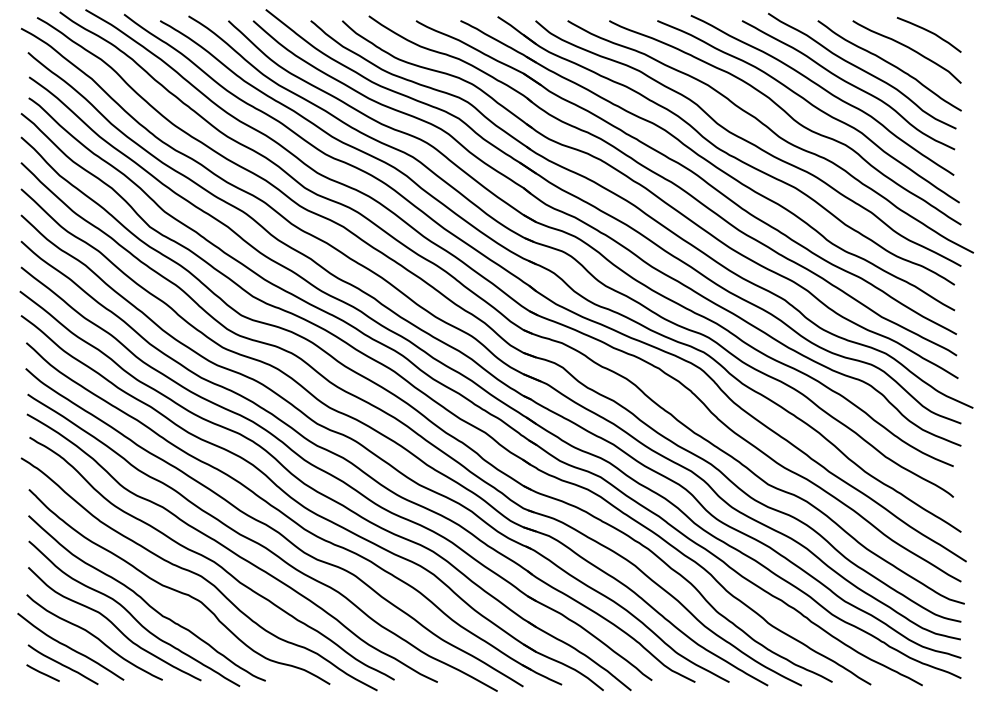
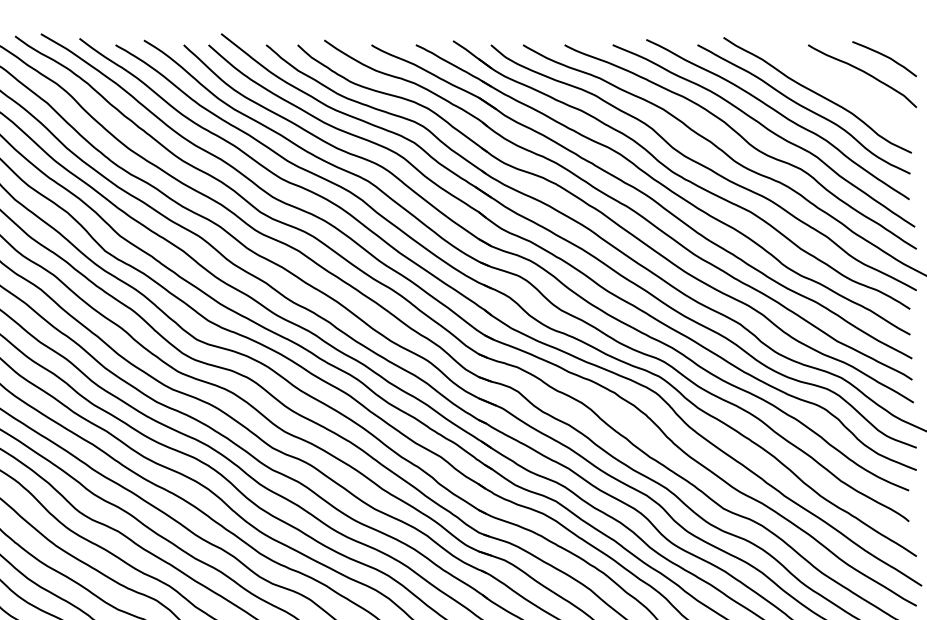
curve: (889, 64) -> (844, 88), removed

